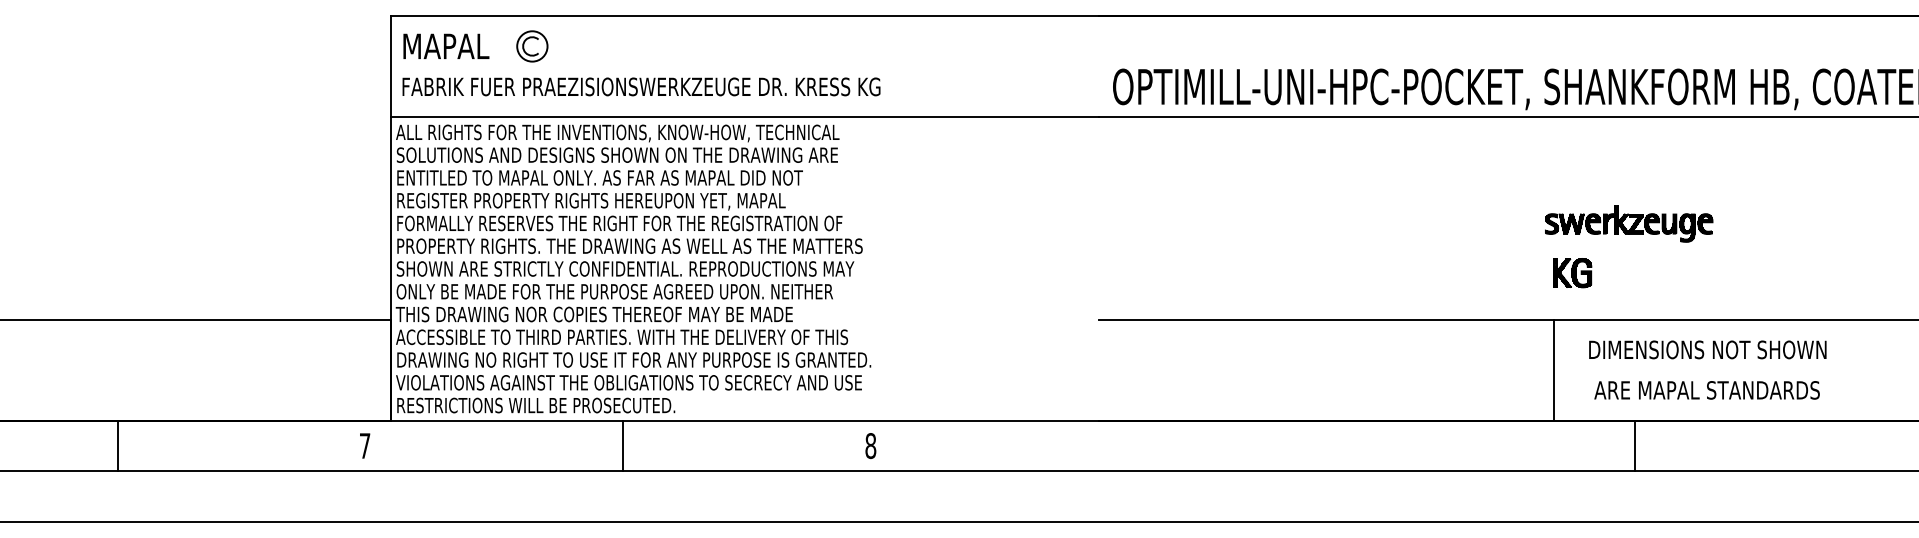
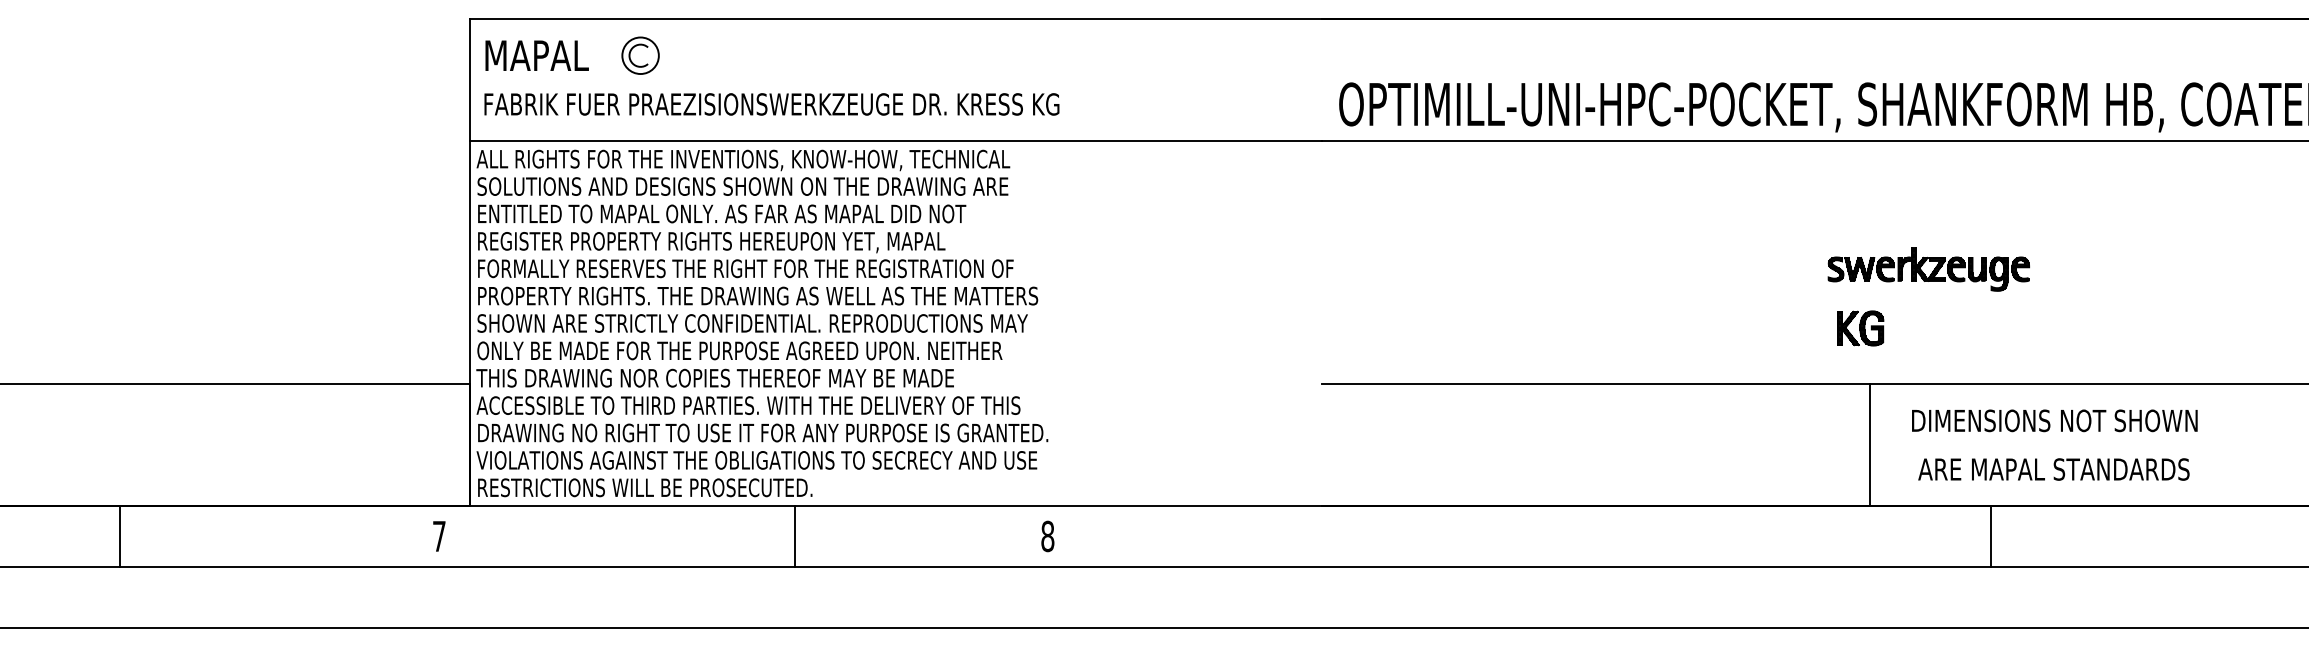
part: (1629, 234) -> (1929, 281), moved
line: (117, 445) -> (119, 535), moved
line: (623, 445) -> (794, 535), moved
line: (1634, 445) -> (1990, 535), moved

